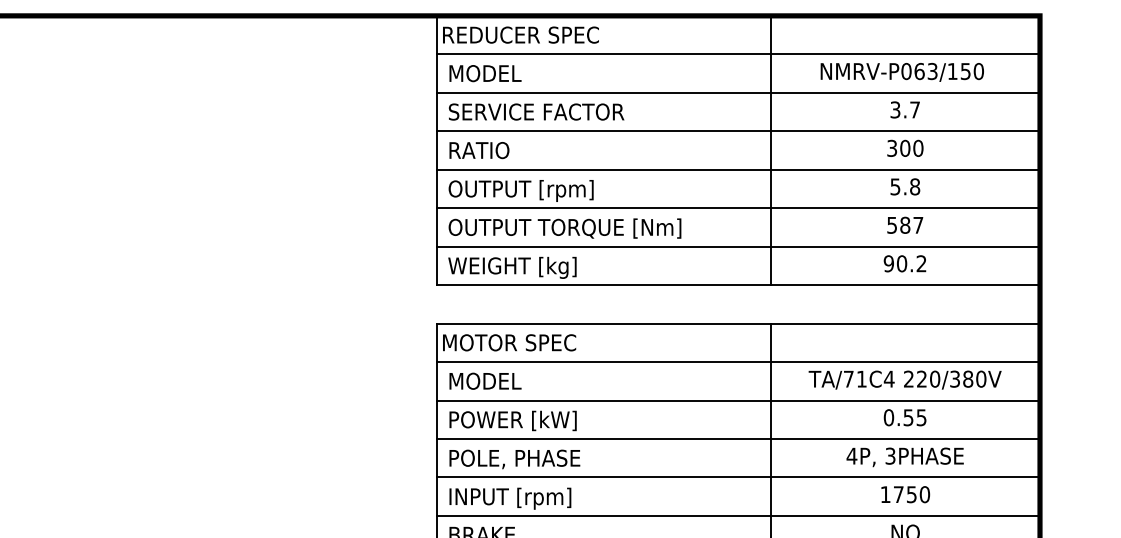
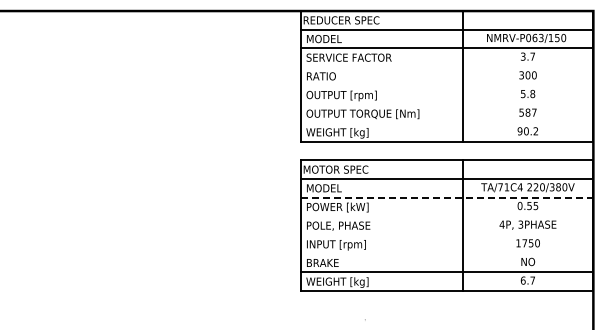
line: (737, 132) -> (446, 67), removed
line: (737, 169) -> (446, 85), removed
line: (737, 208) -> (446, 104), removed
line: (737, 247) -> (446, 123), removed
line: (739, 400) -> (447, 197), solid -> dashed
line: (737, 439) -> (446, 216), removed
line: (737, 476) -> (446, 234), removed
line: (737, 515) -> (446, 253), removed

